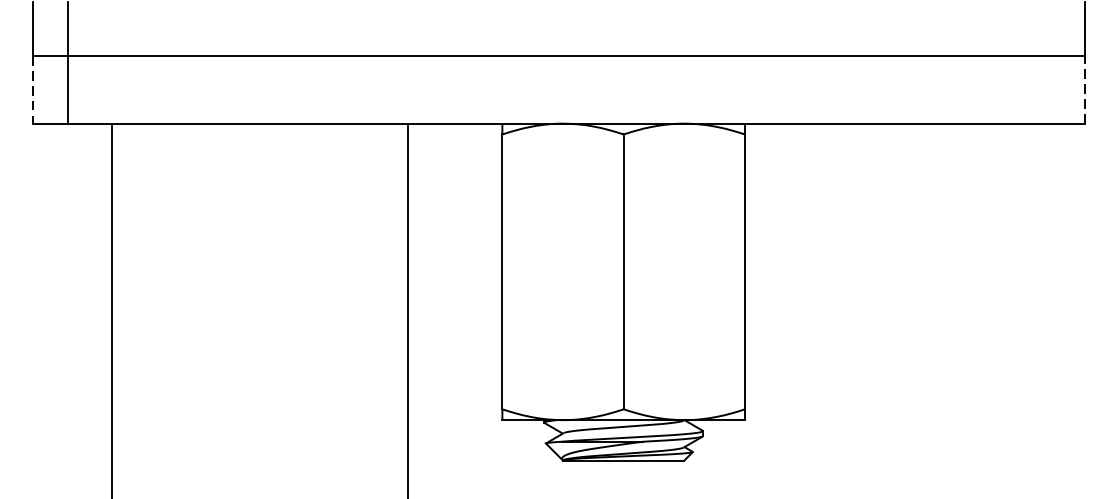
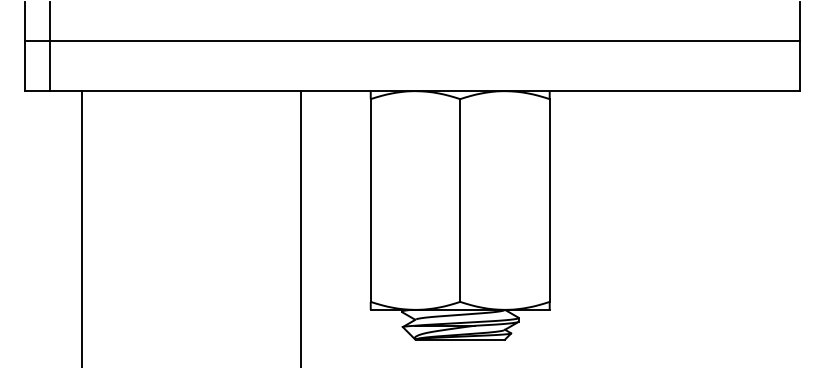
line: (33, 90) -> (24, 66), dashed -> solid
line: (1084, 90) -> (800, 66), dashed -> solid

